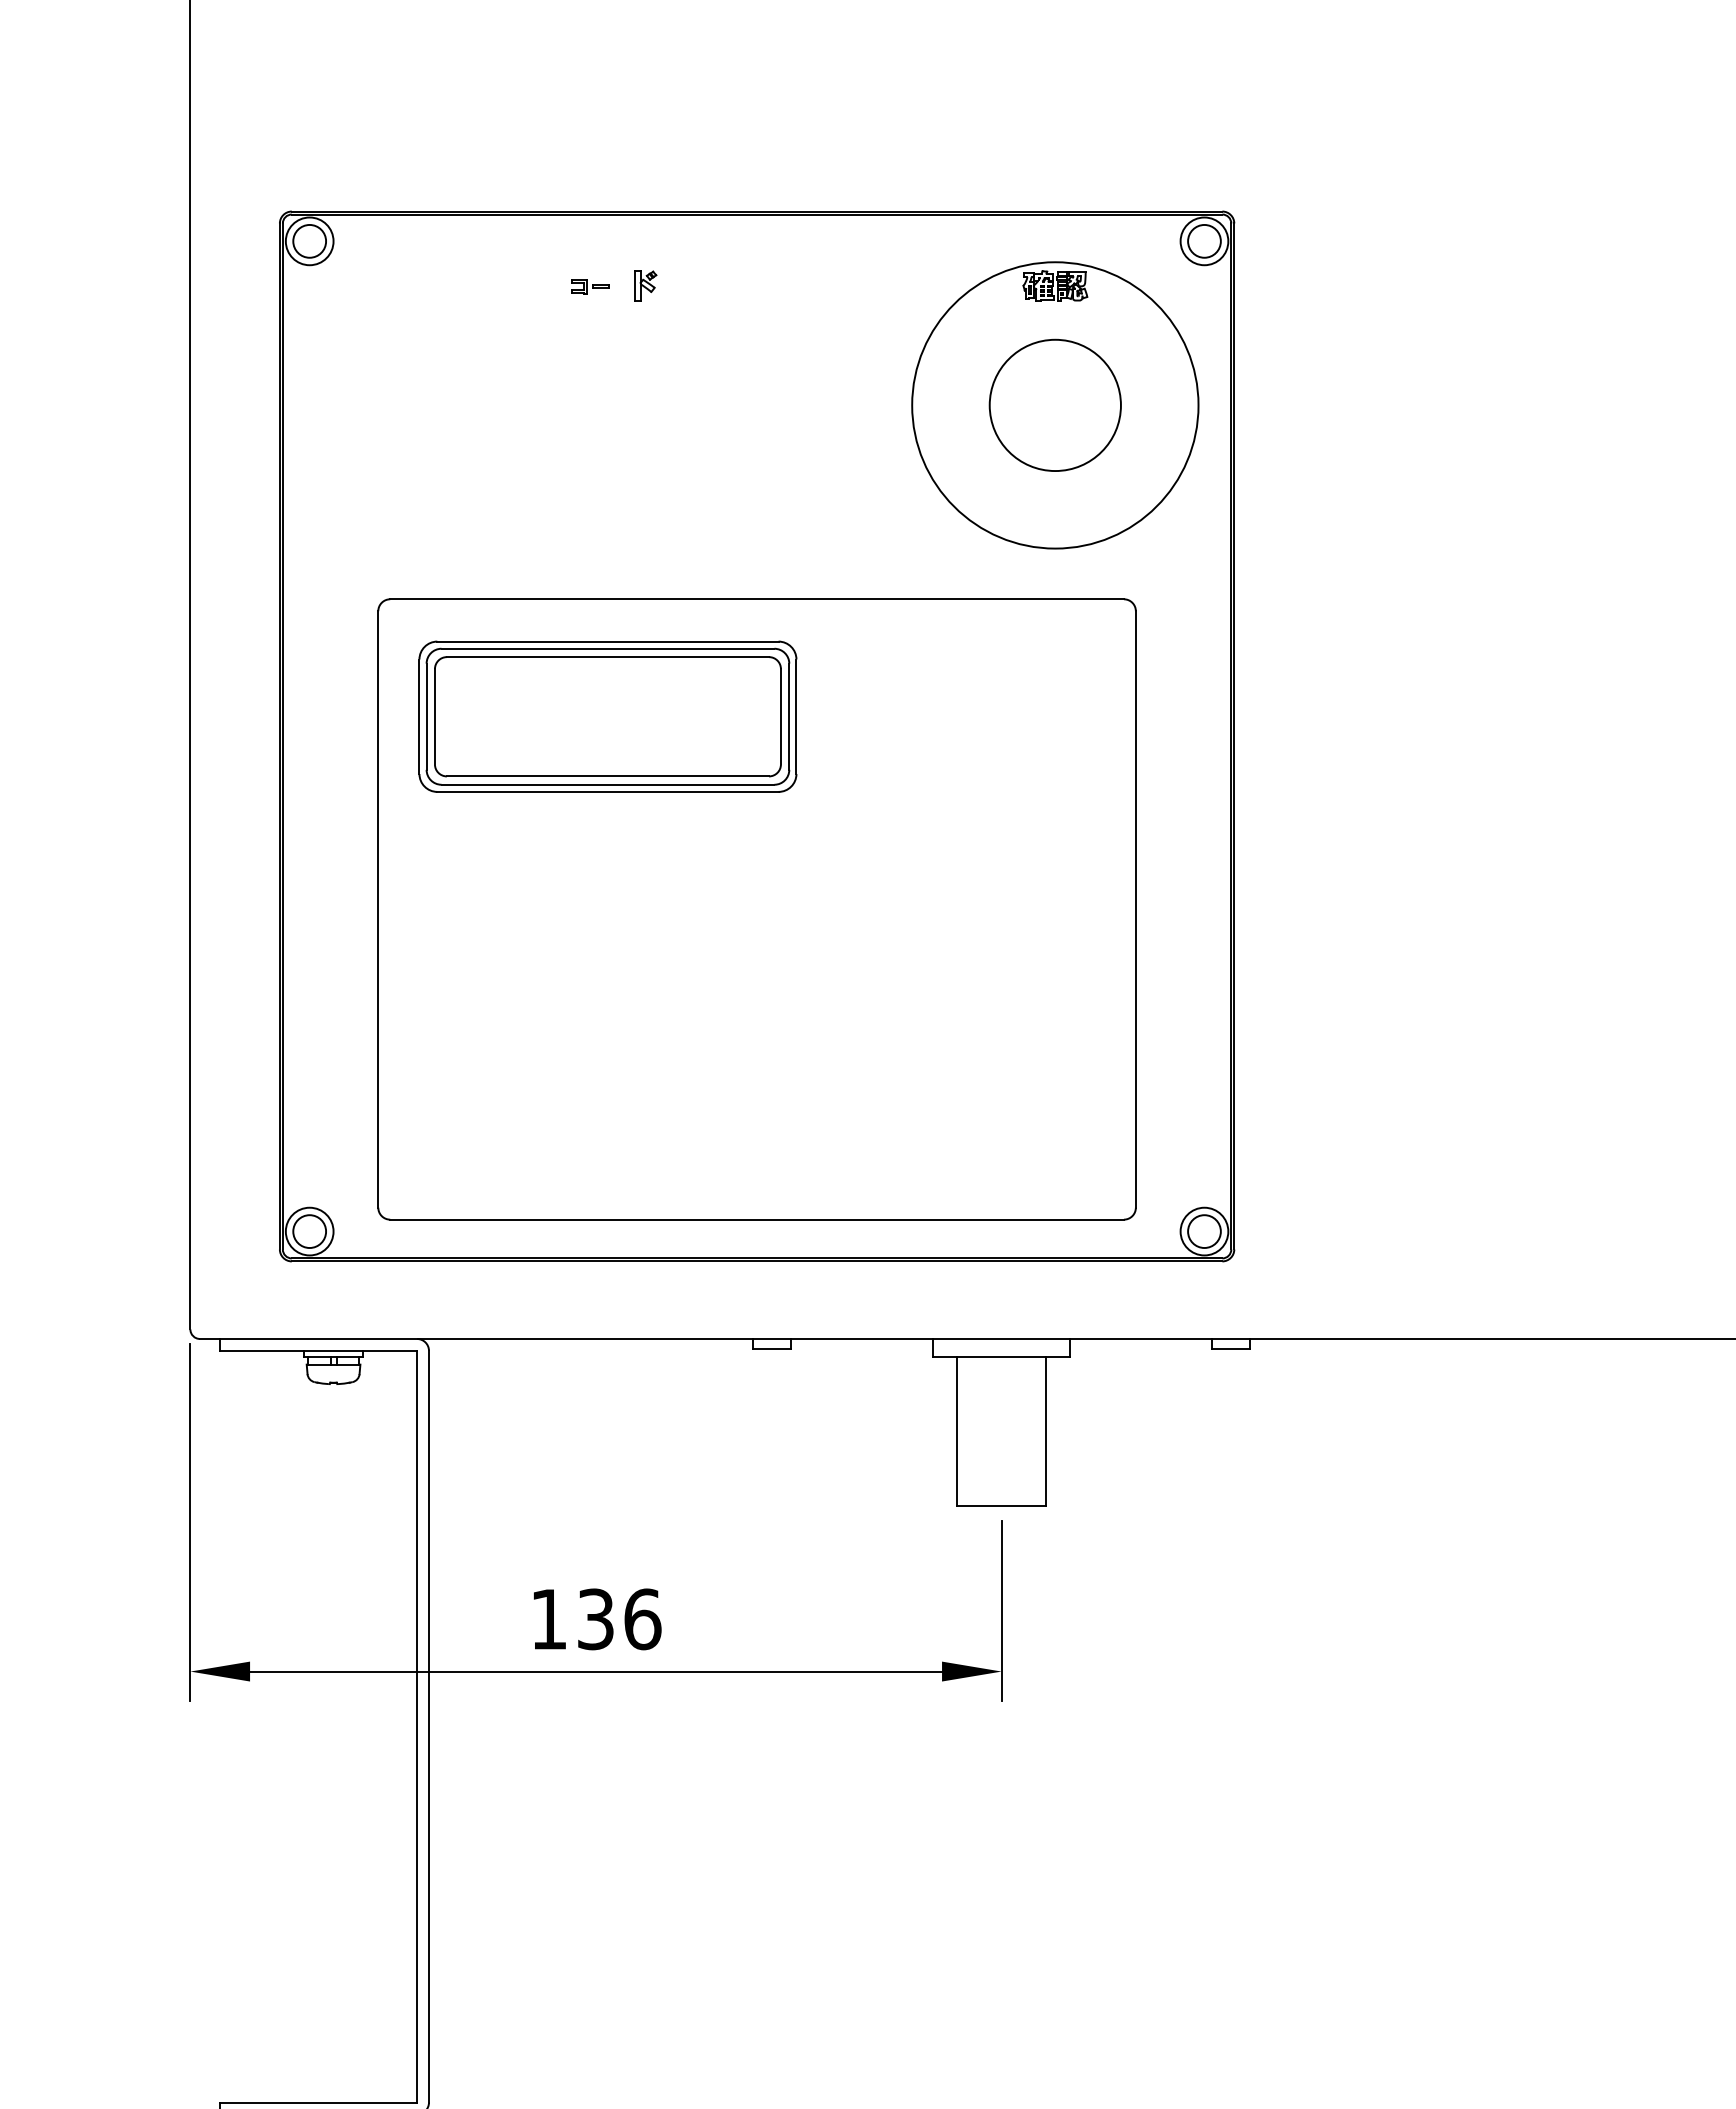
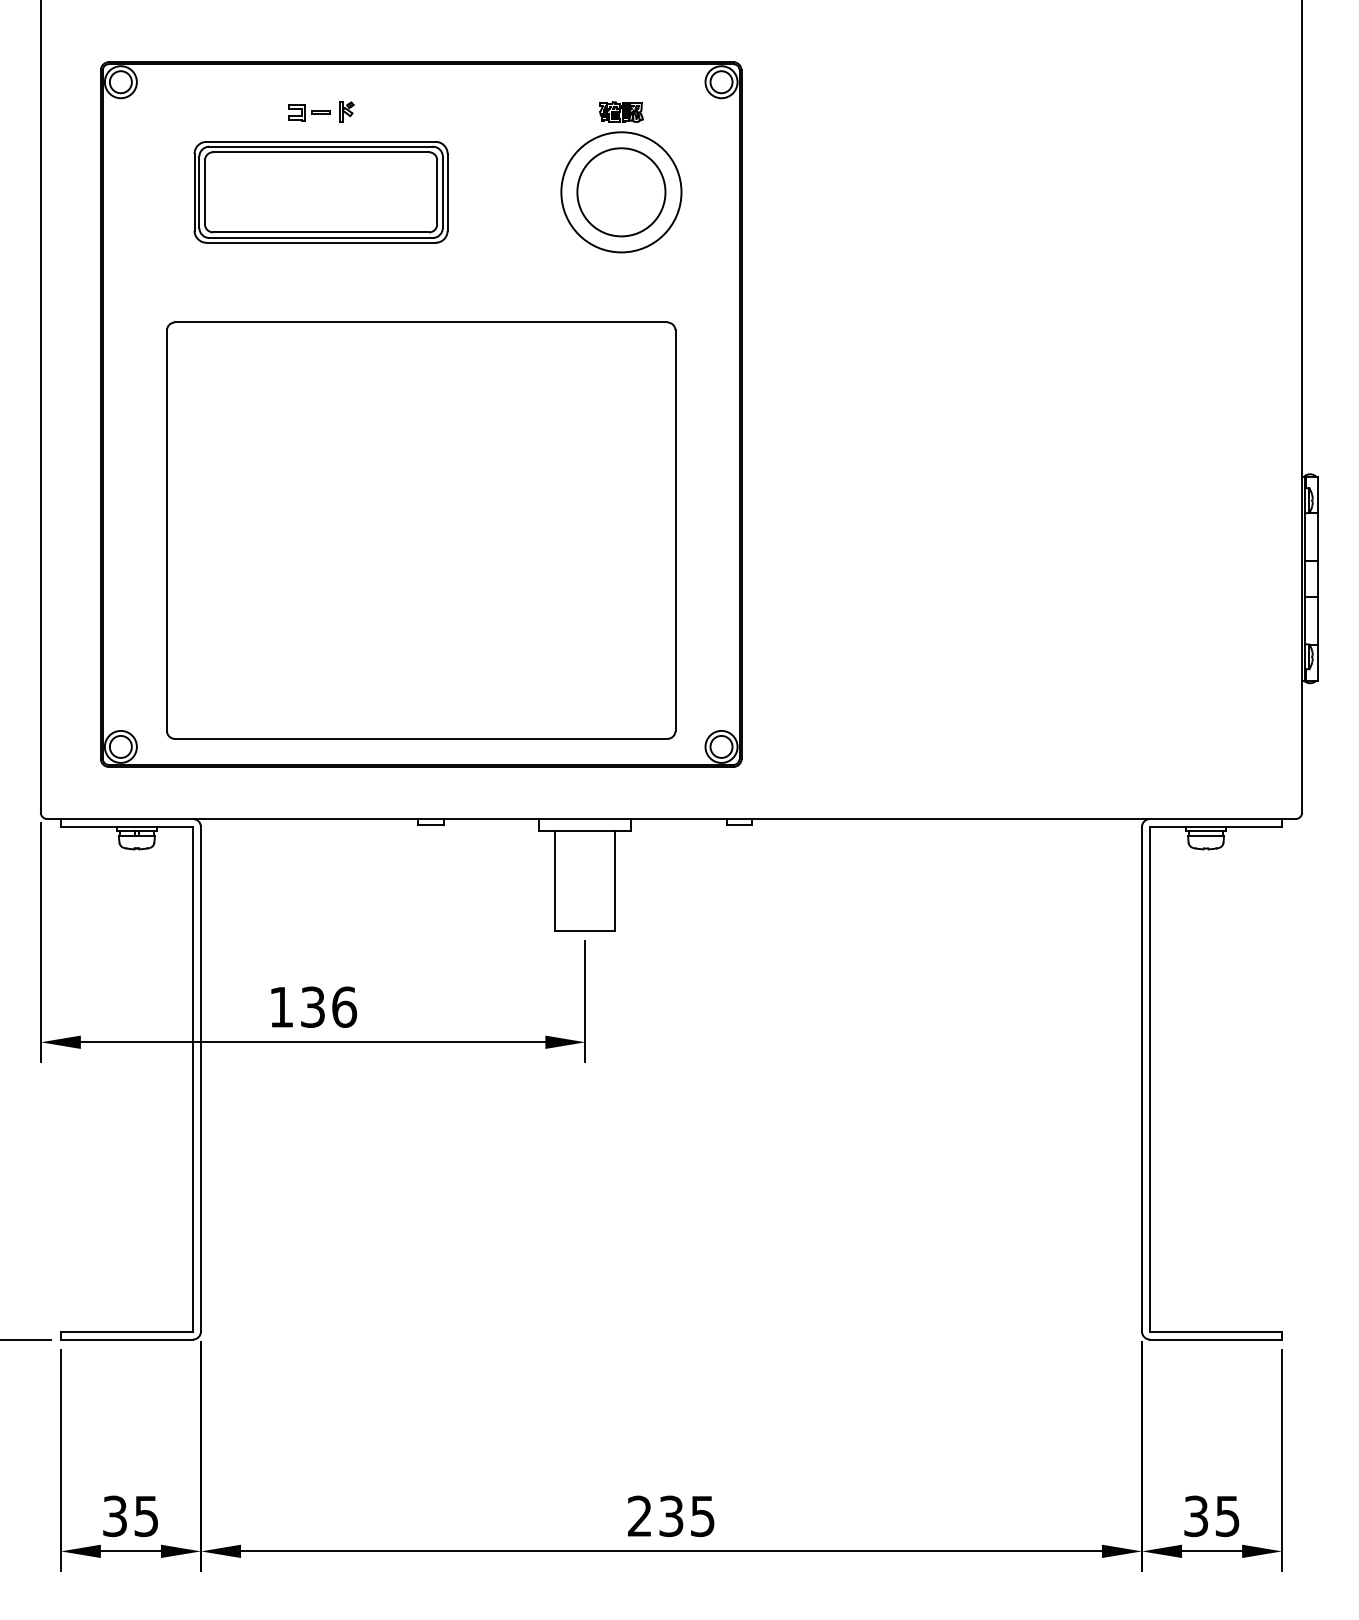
part: (590, 286) -> (309, 112), size x1.67
circle: (1055, 405) -> (621, 192), size x0.62
part: (607, 716) -> (320, 192), moved

